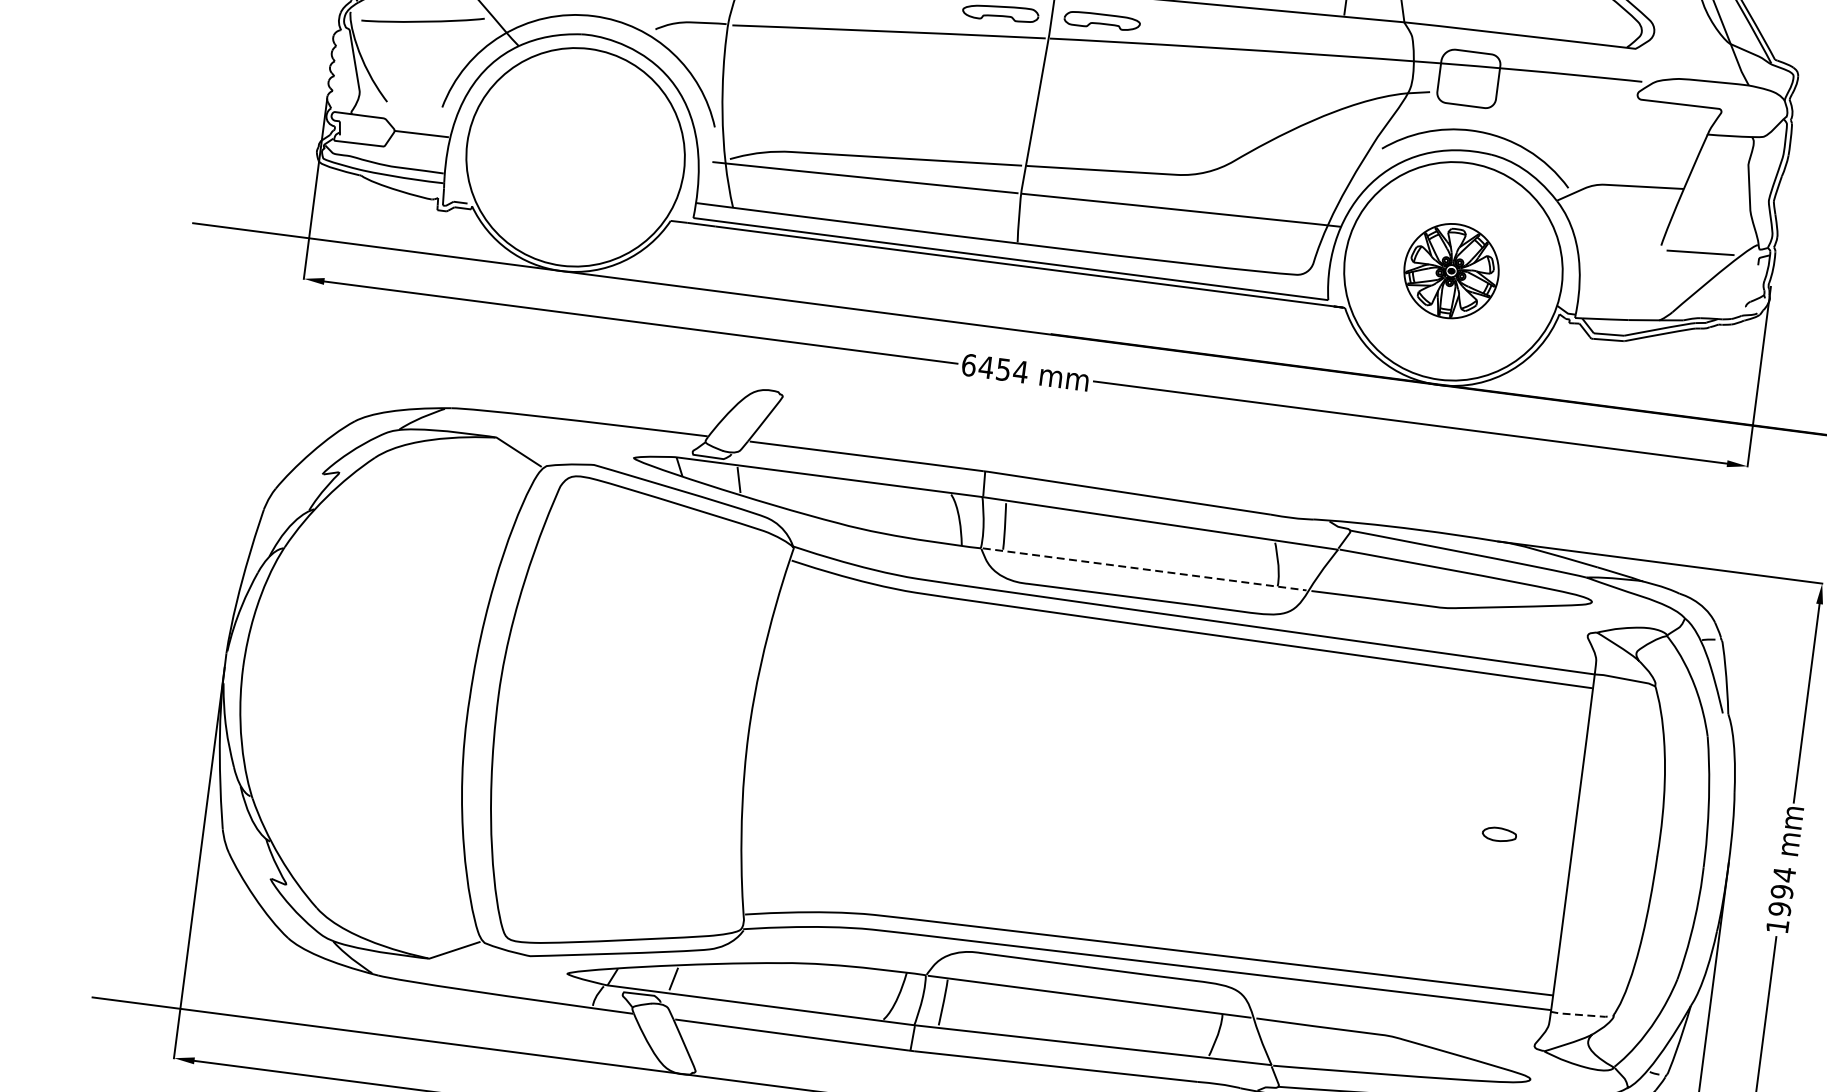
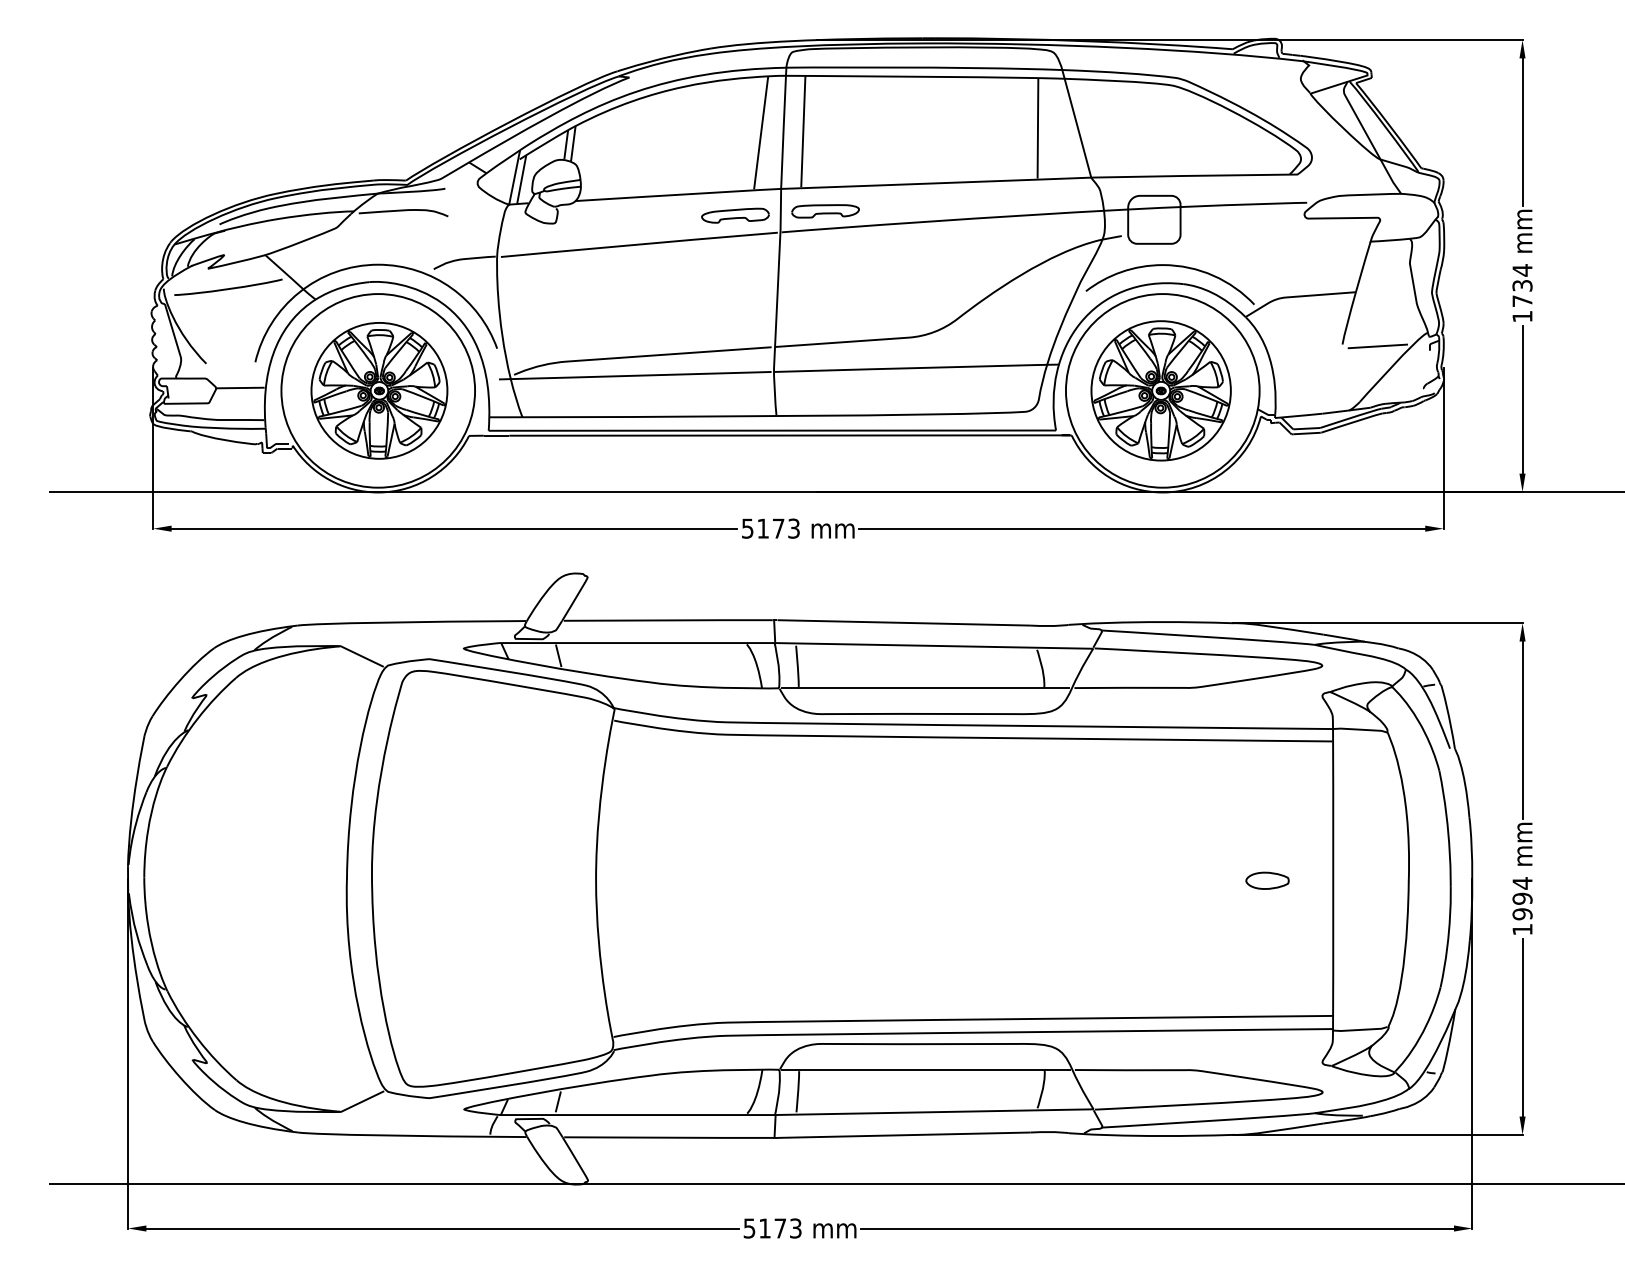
part: (577, 157) -> (379, 390), added
part: (1450, 270) -> (1160, 390), size x1.67
text: (994, 368) -> (770, 528), 6454 -> 5173
line: (1144, 569) -> (925, 688), dashed -> solid
part: (1499, 834) -> (1267, 880), size x1.43
line: (1581, 1014) -> (1360, 1029), dashed -> solid

